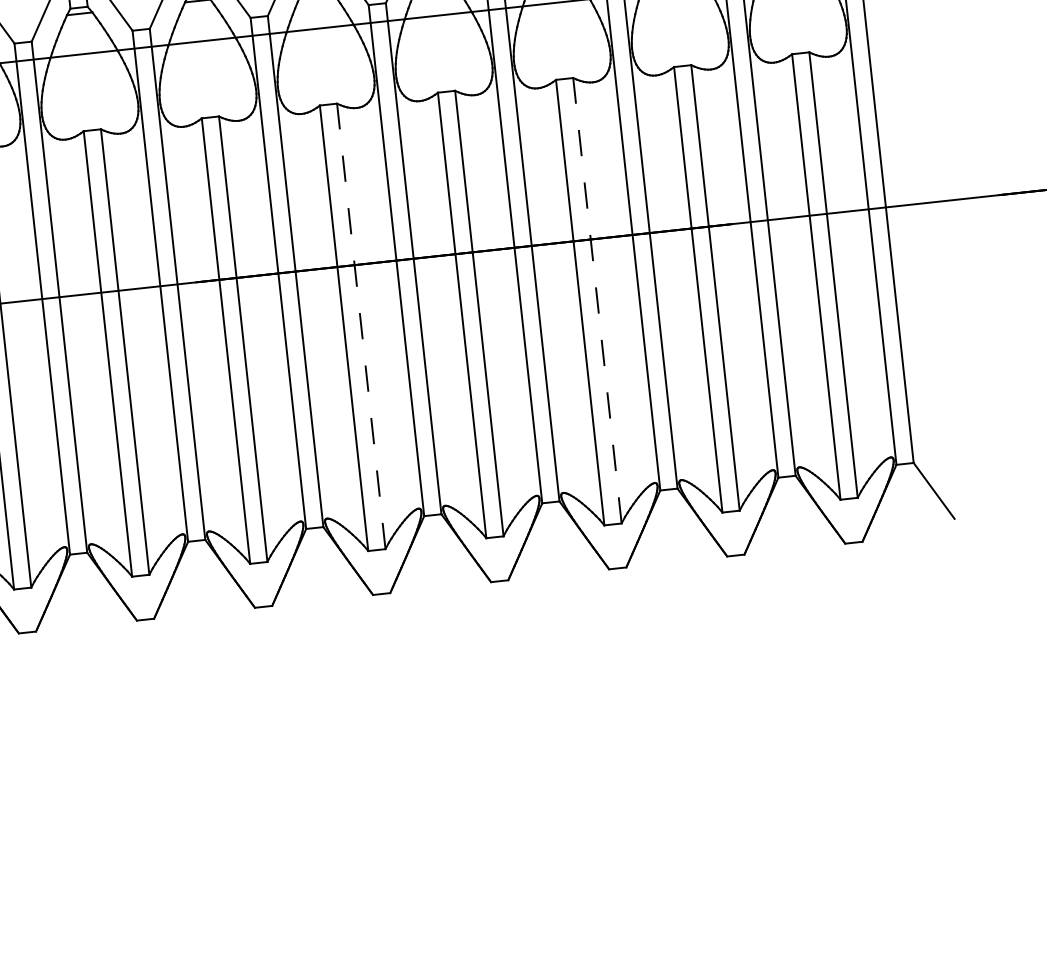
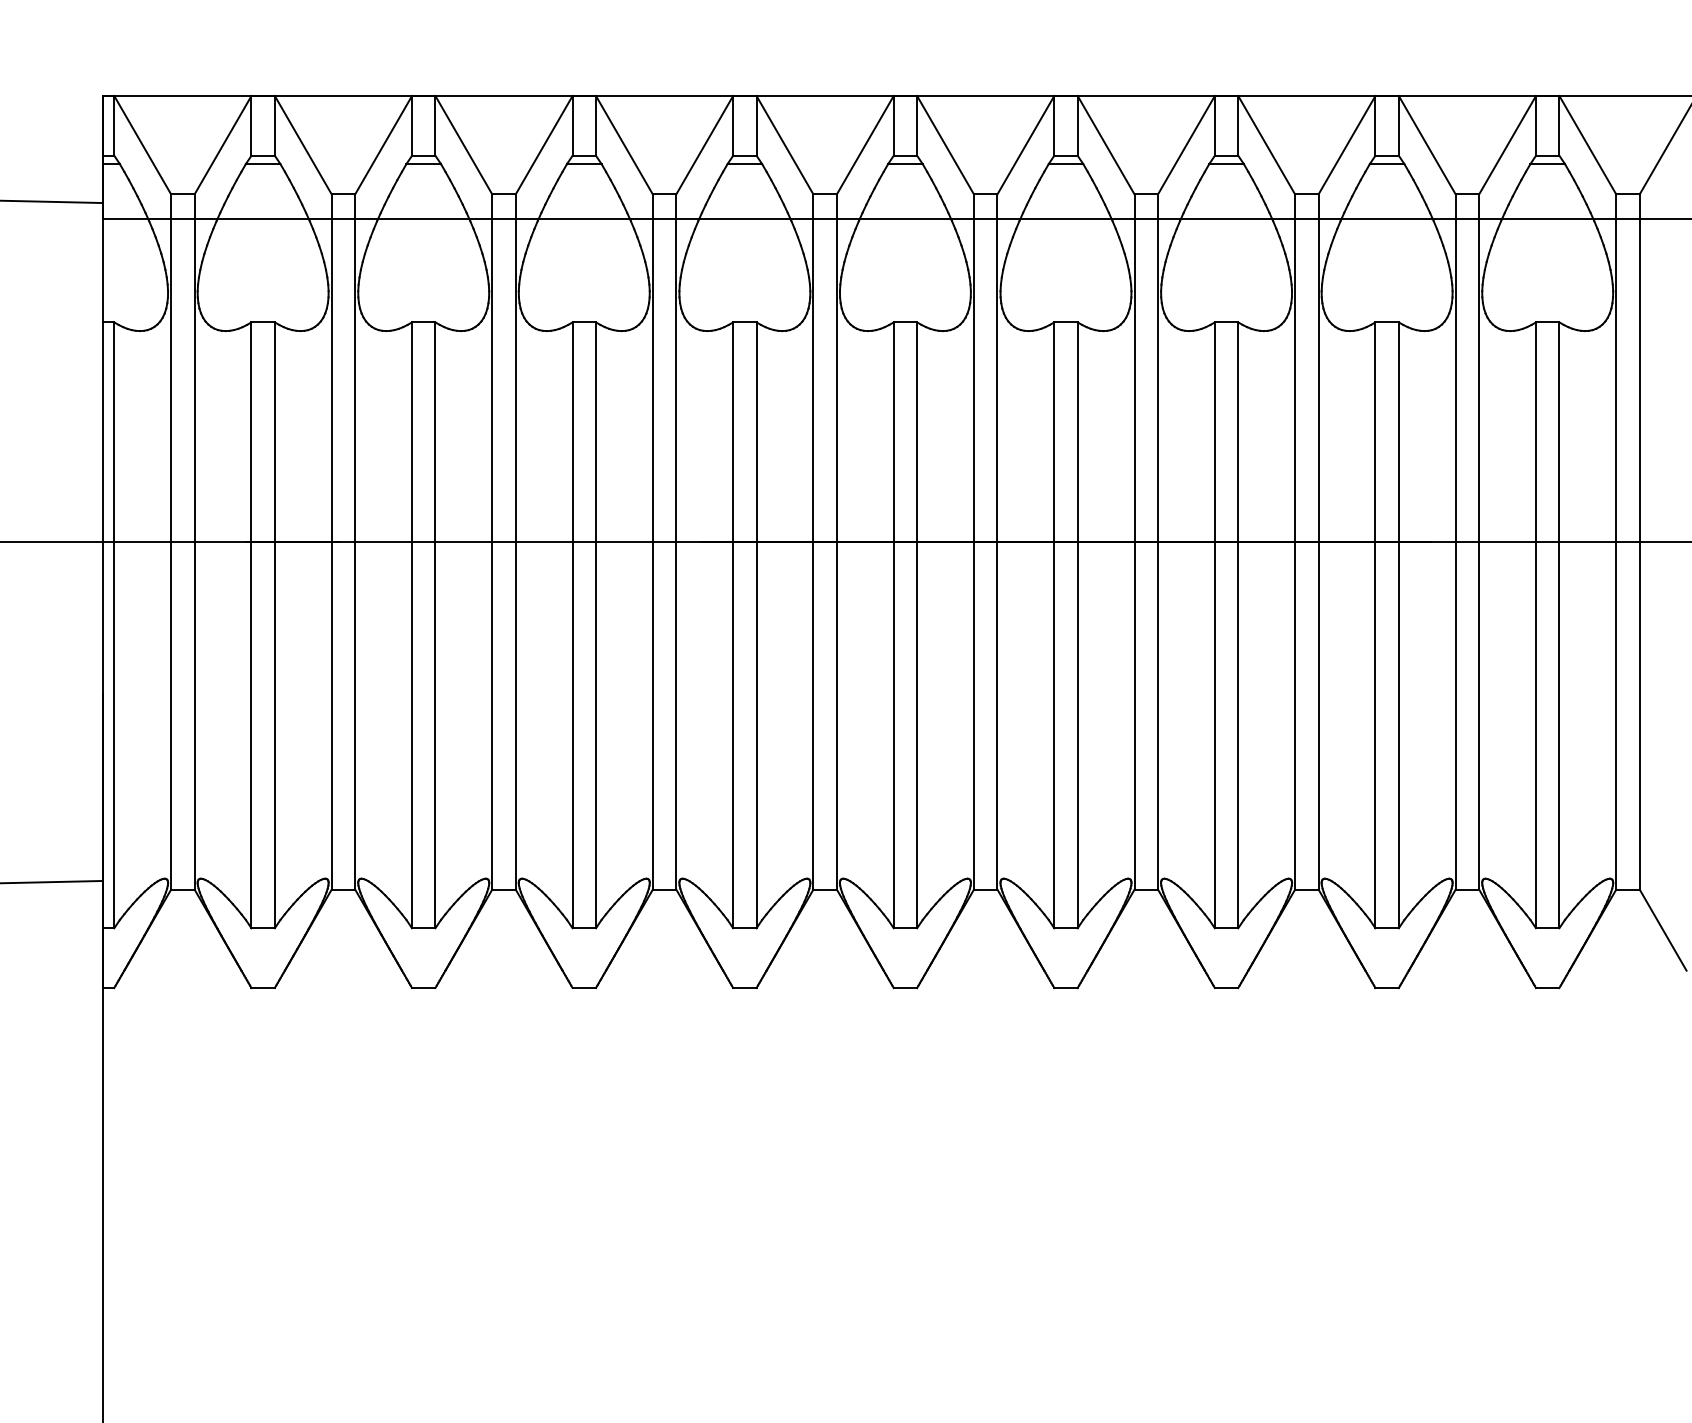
line: (597, 300) -> (1238, 625), dashed -> solid
line: (361, 326) -> (917, 625), dashed -> solid

